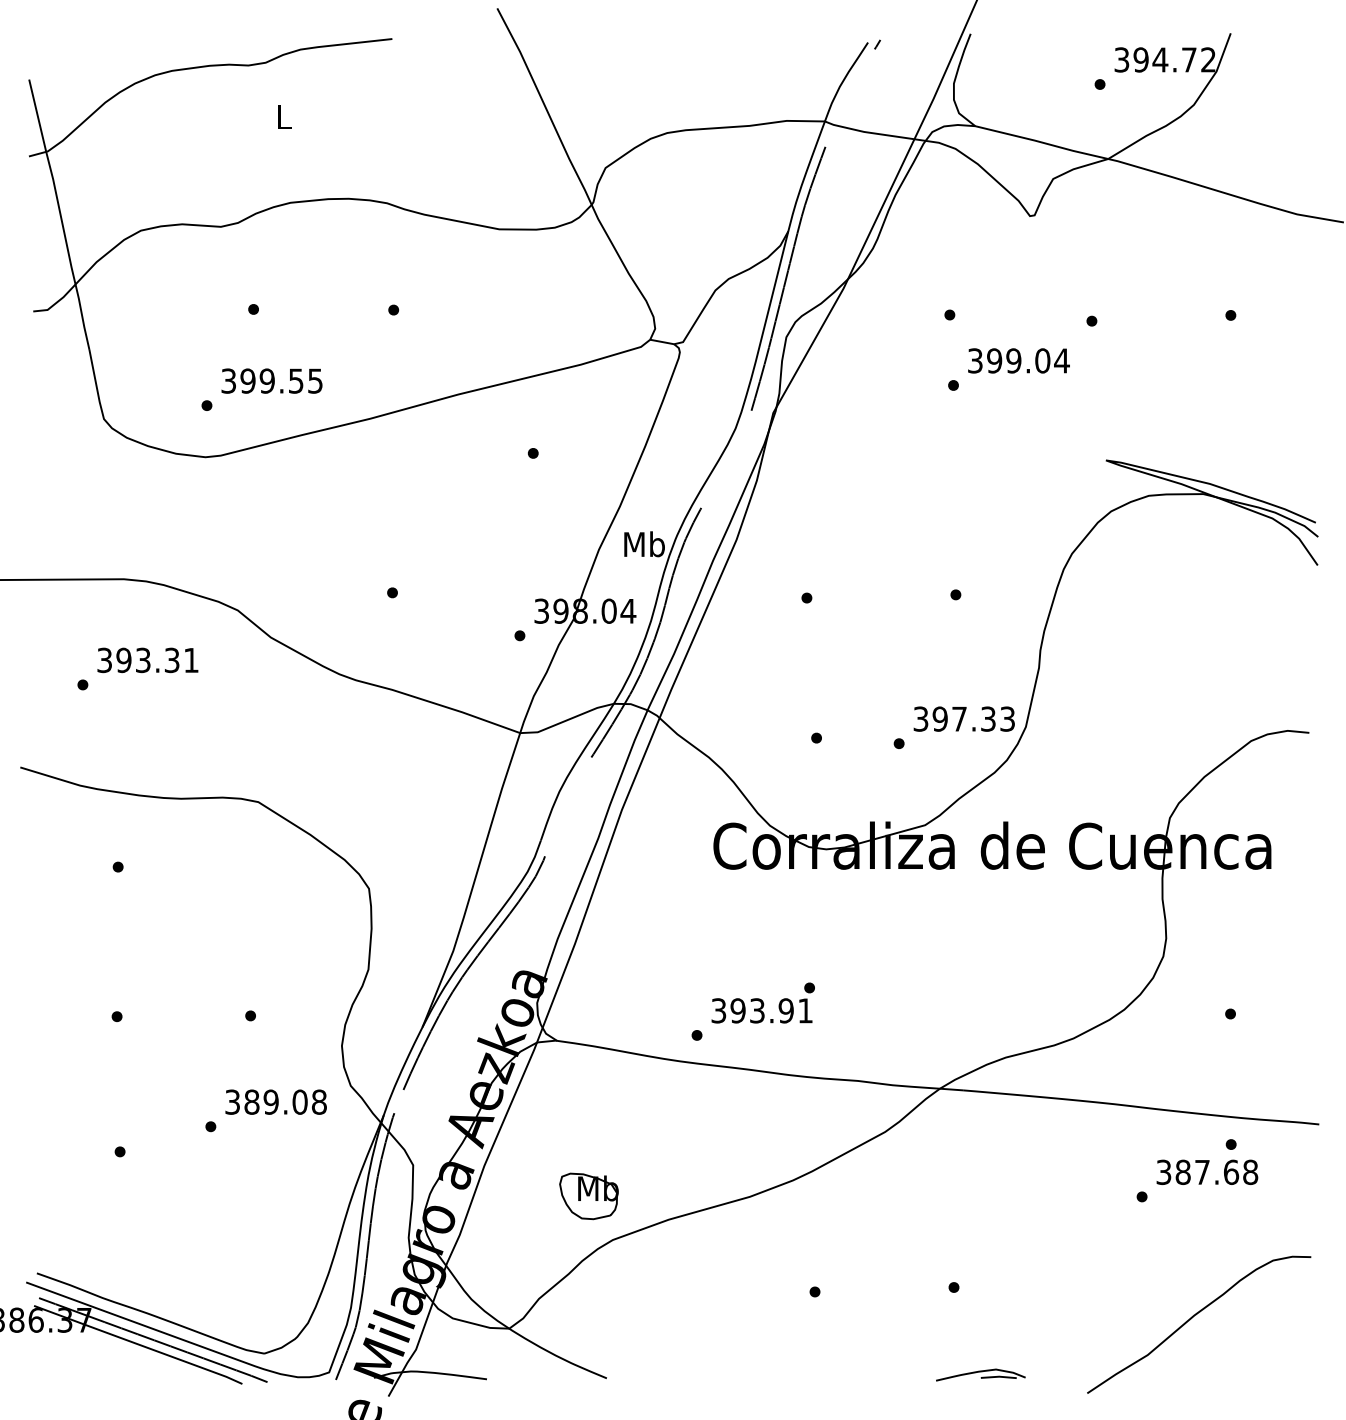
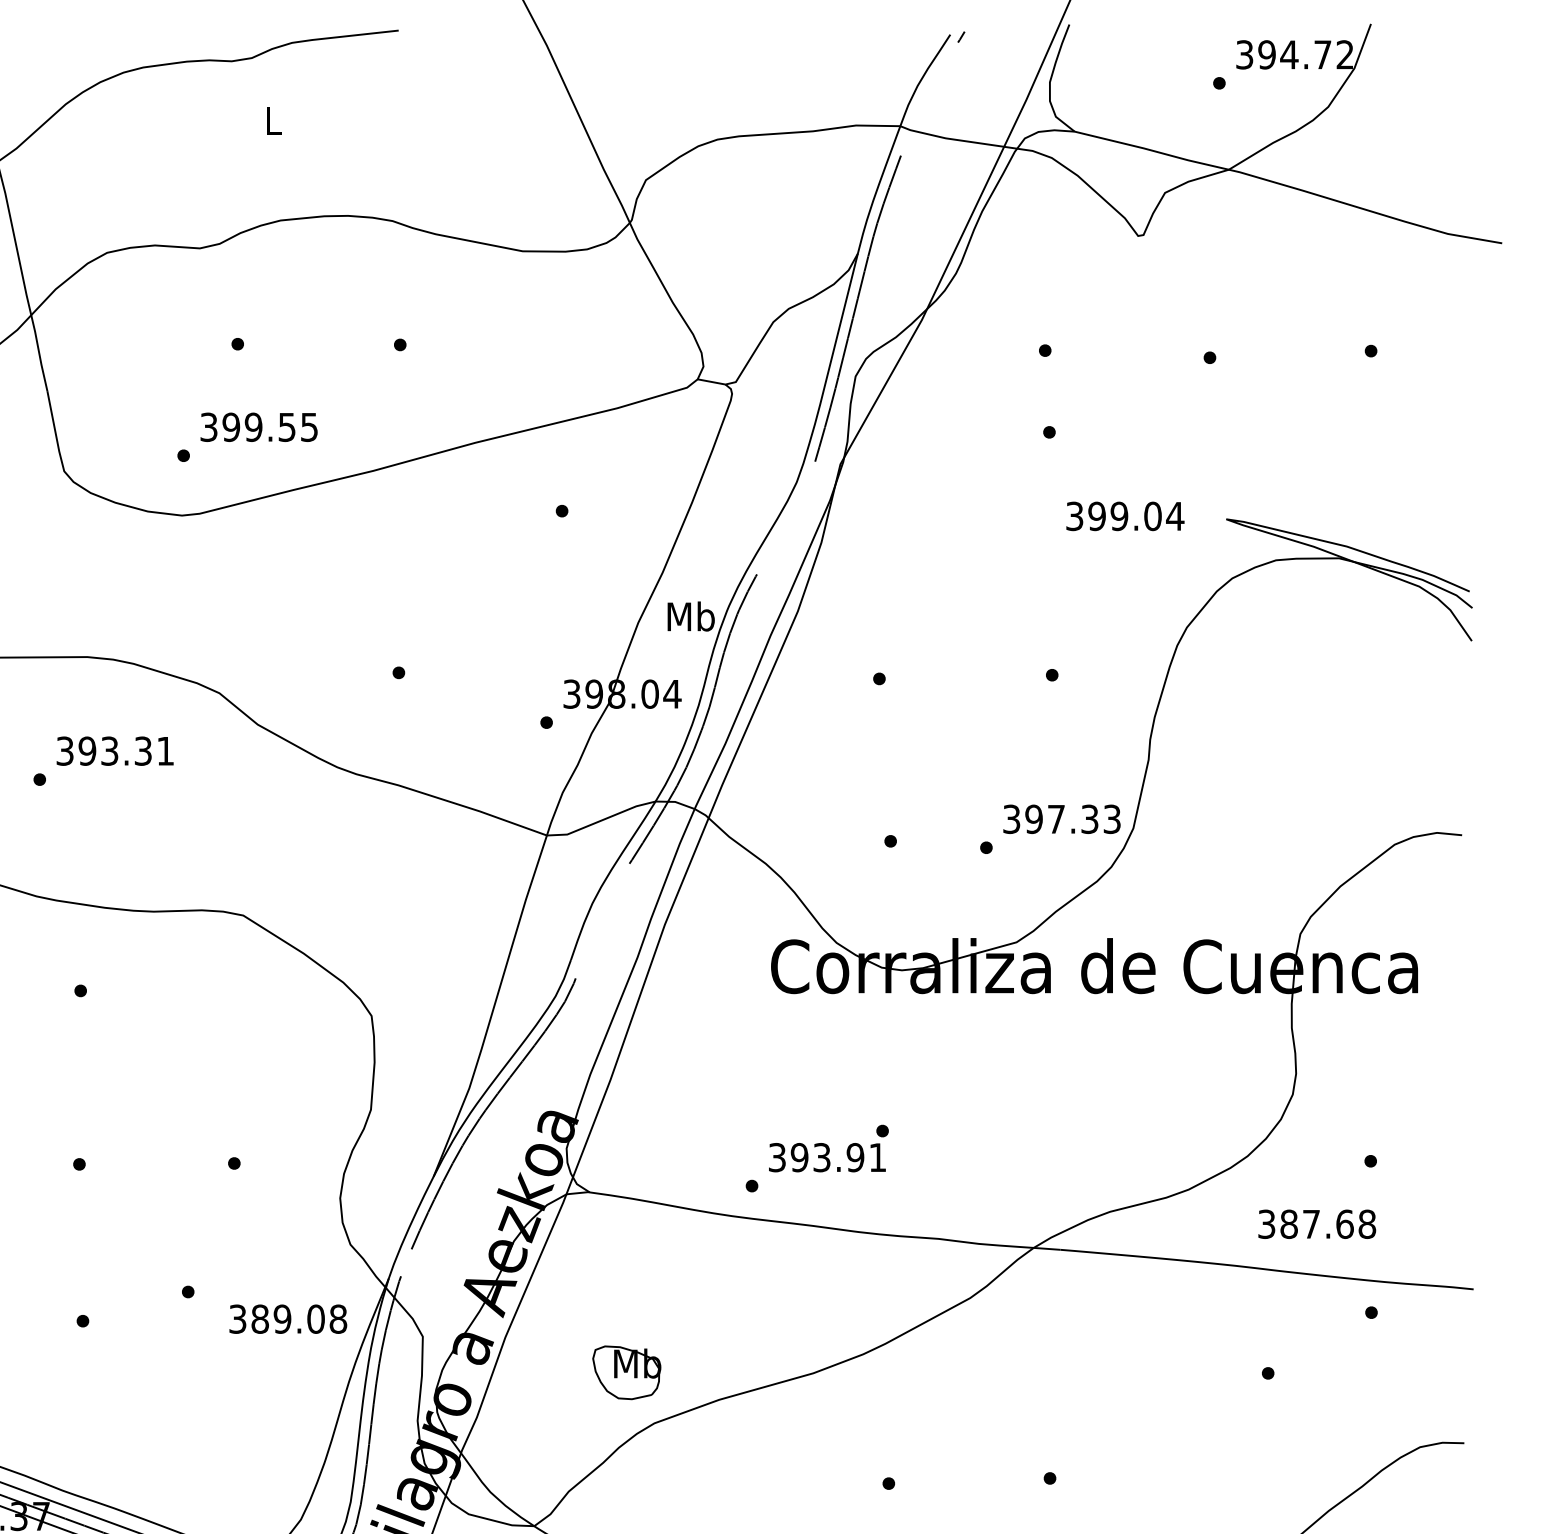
text: (1018, 360) -> (1124, 515), moved
text: (275, 1101) -> (287, 1318), moved
text: (1207, 1171) -> (1317, 1223), moved

